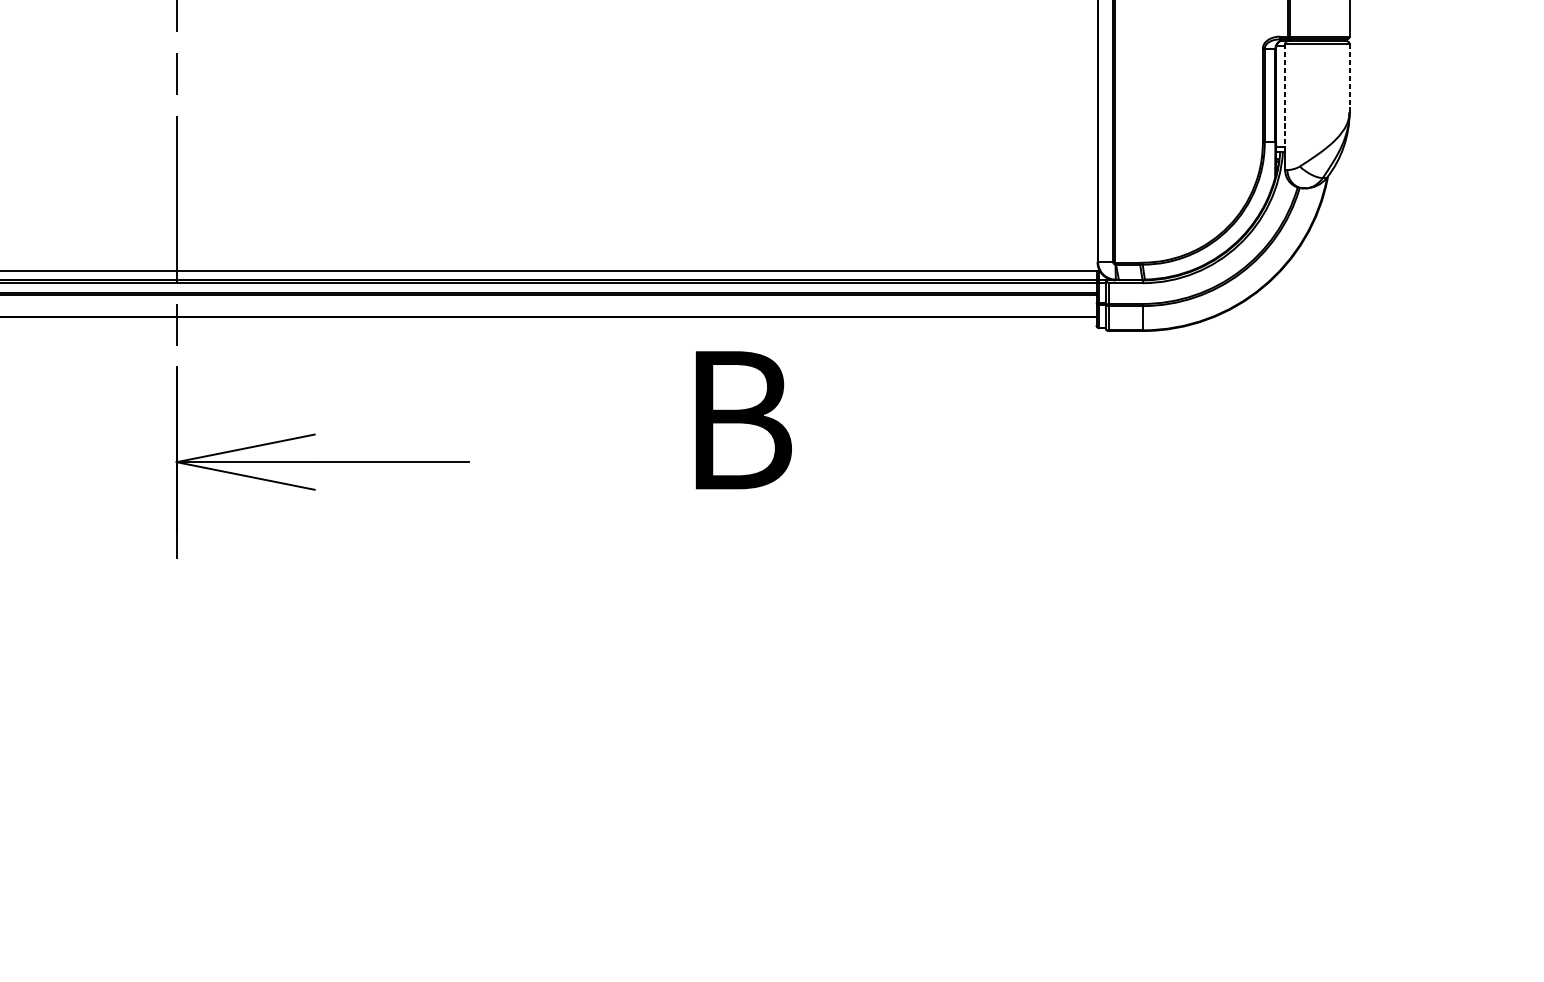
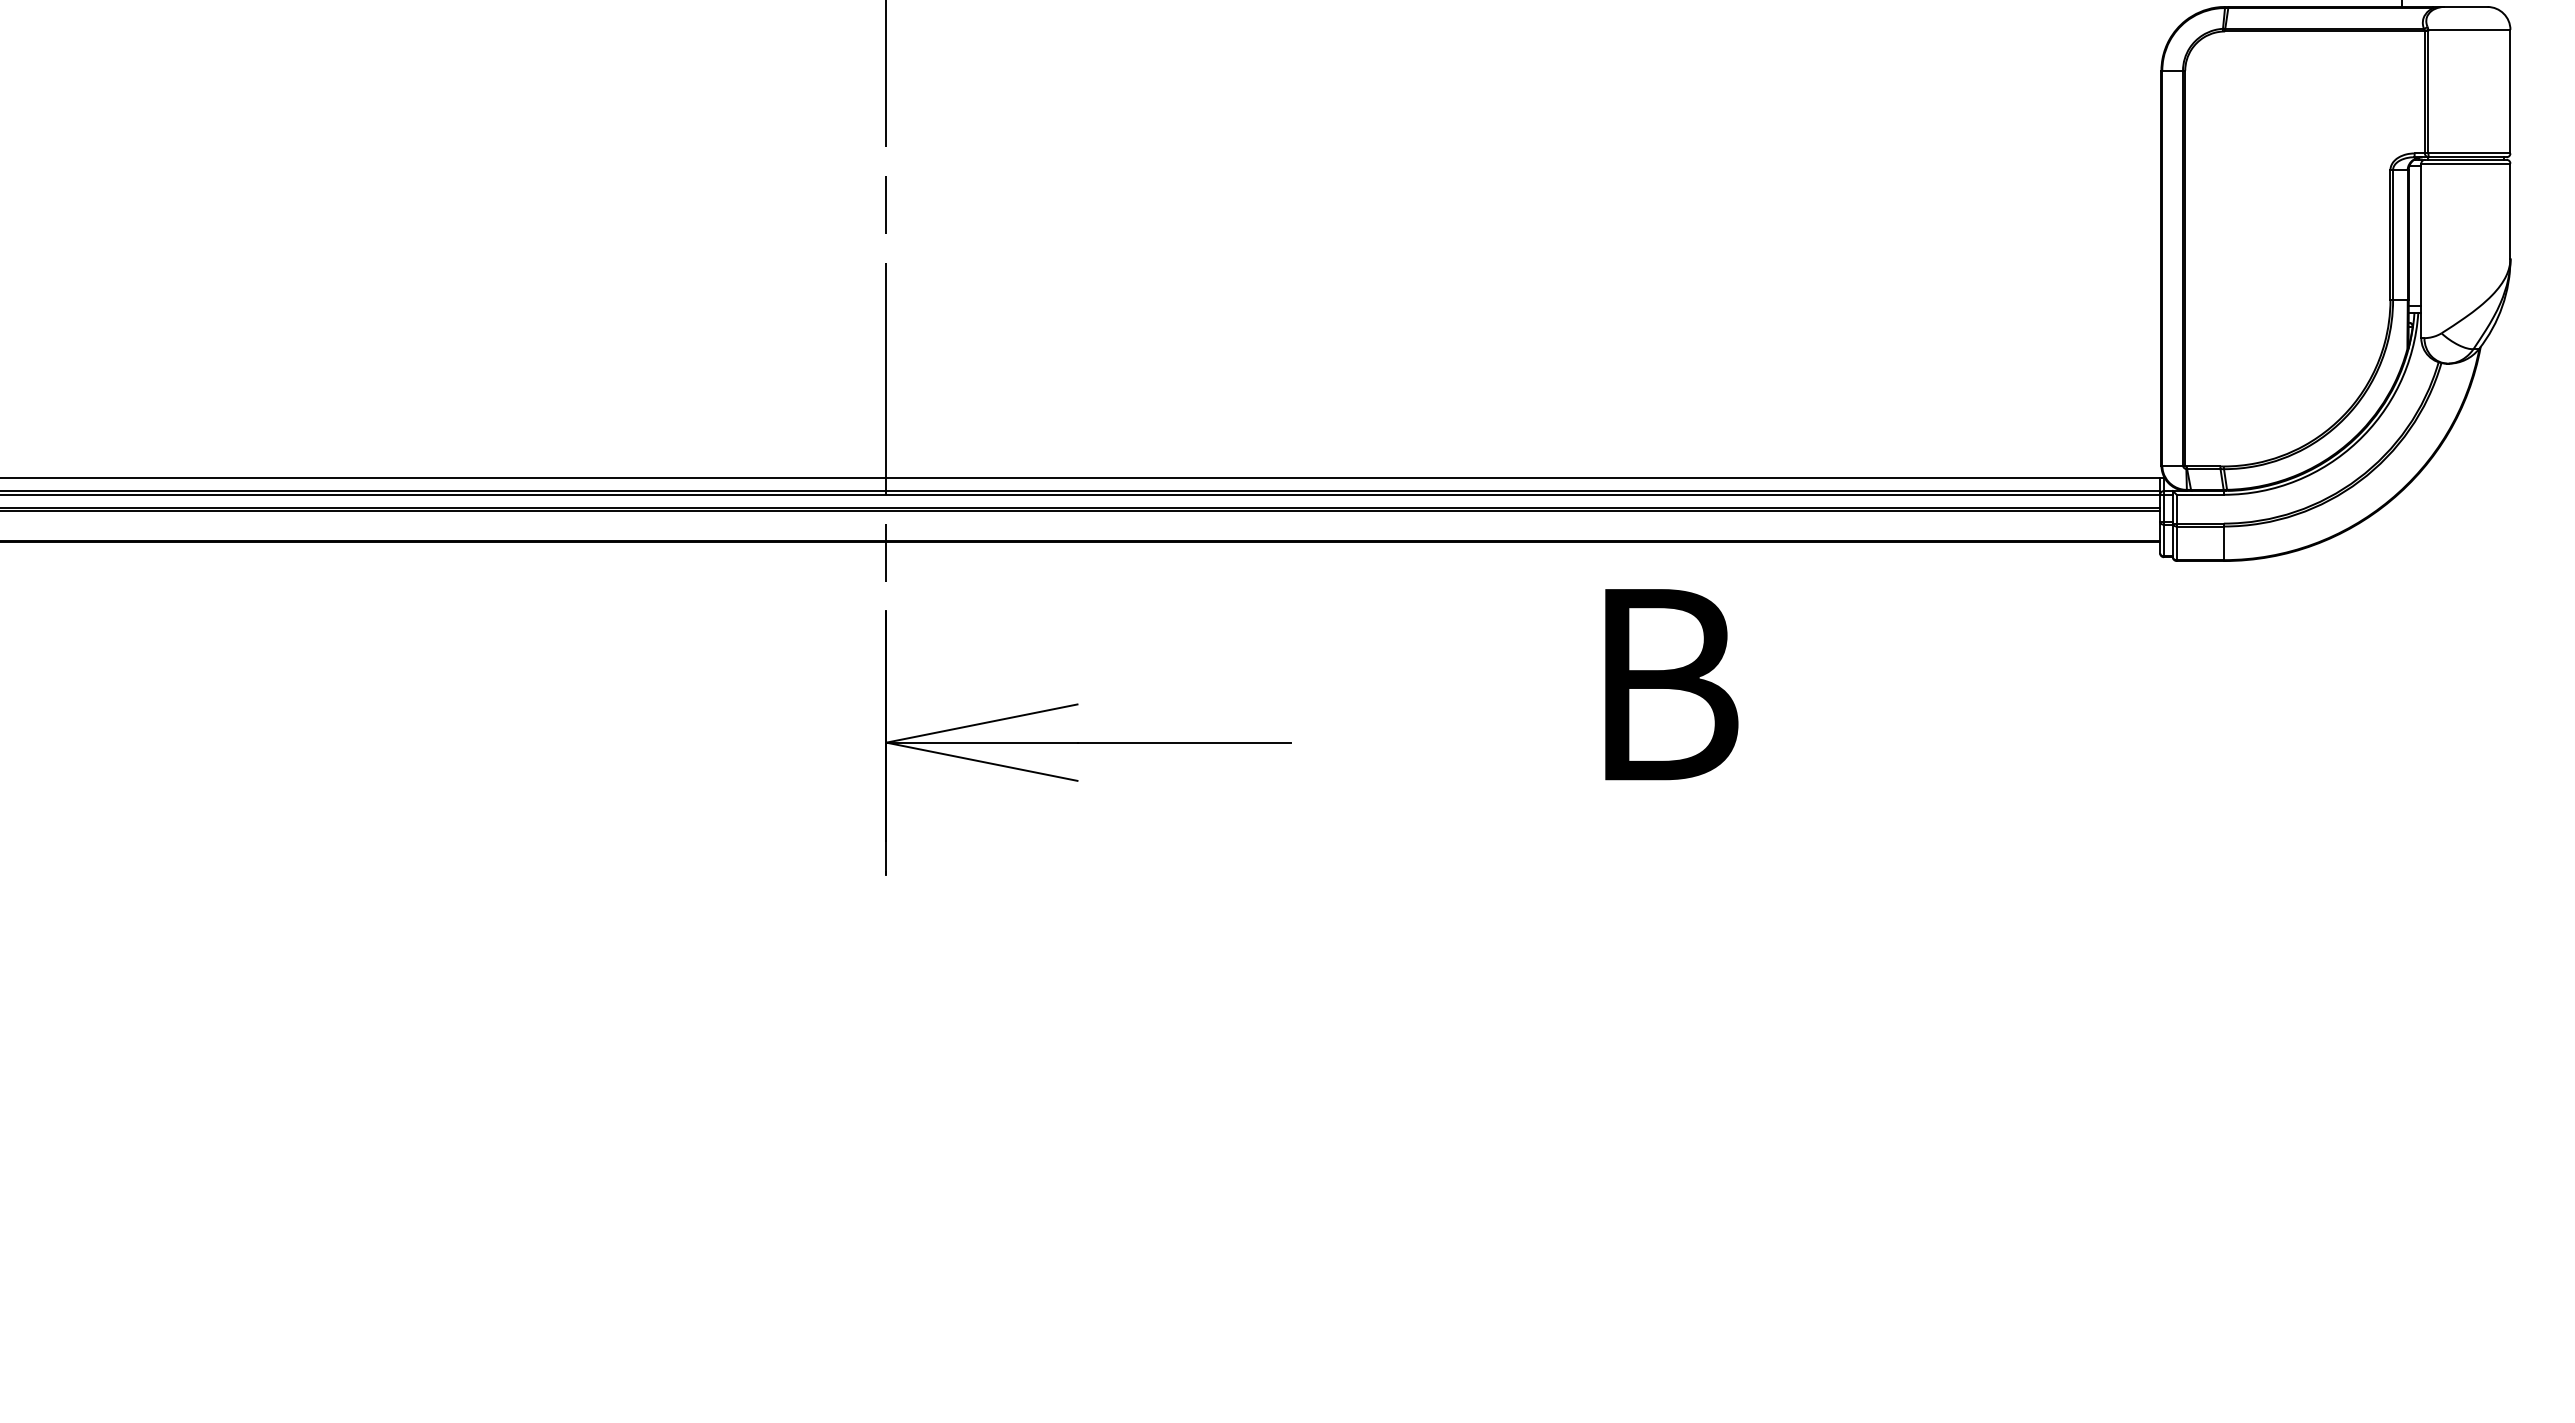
line: (1349, 77) -> (2510, 210), dashed -> solid
line: (1285, 98) -> (2421, 238), dashed -> solid

